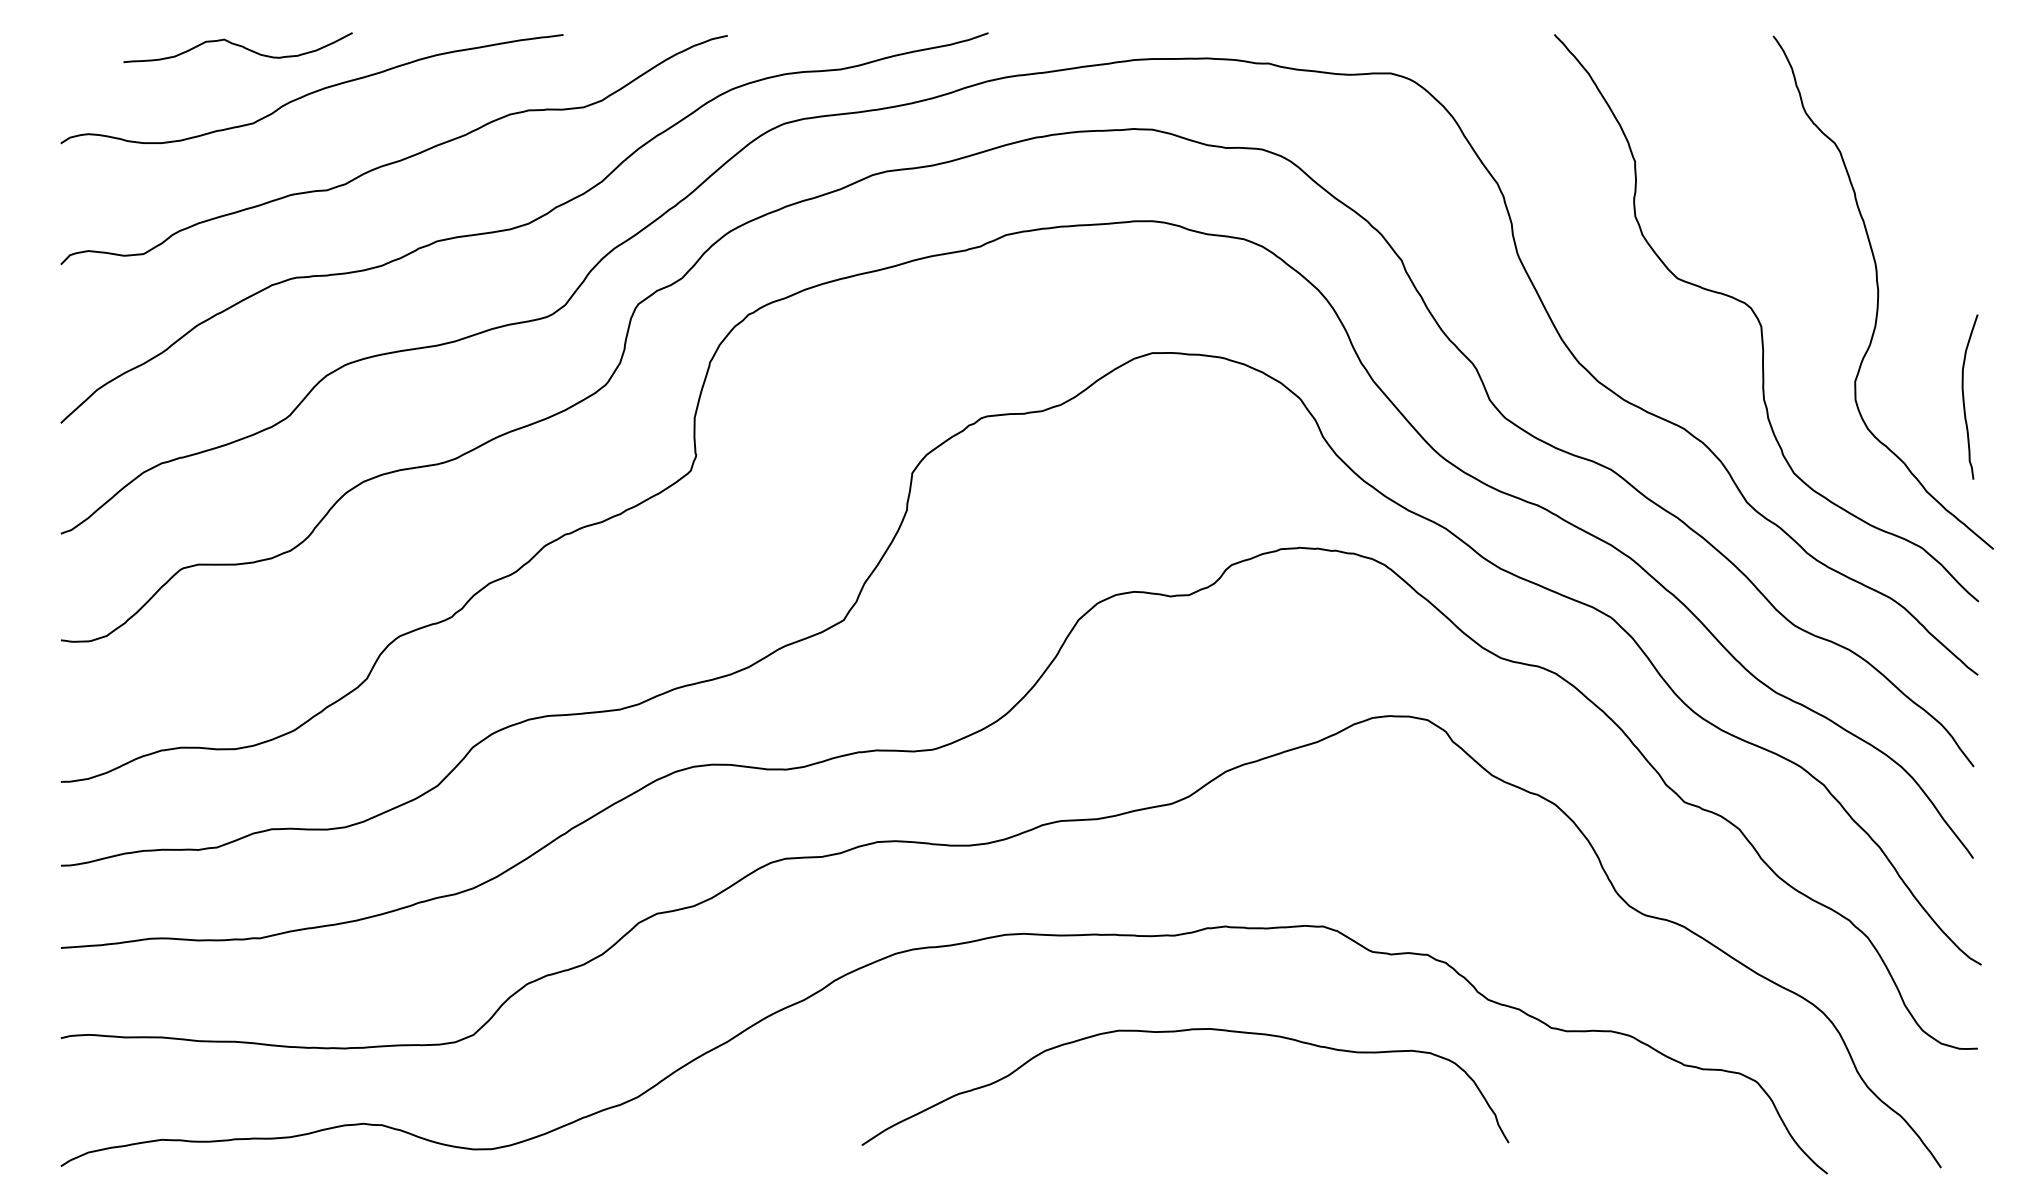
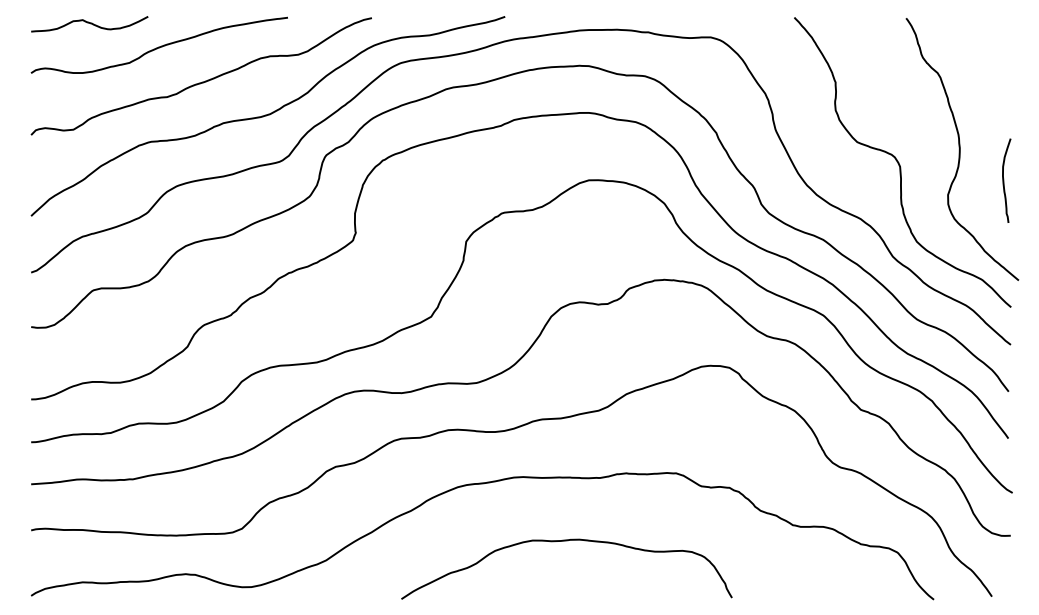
curve: (237, 46) -> (89, 23), moved
curve: (1965, 396) -> (1004, 180), moved
curve: (1184, 1032) -> (566, 541), moved

